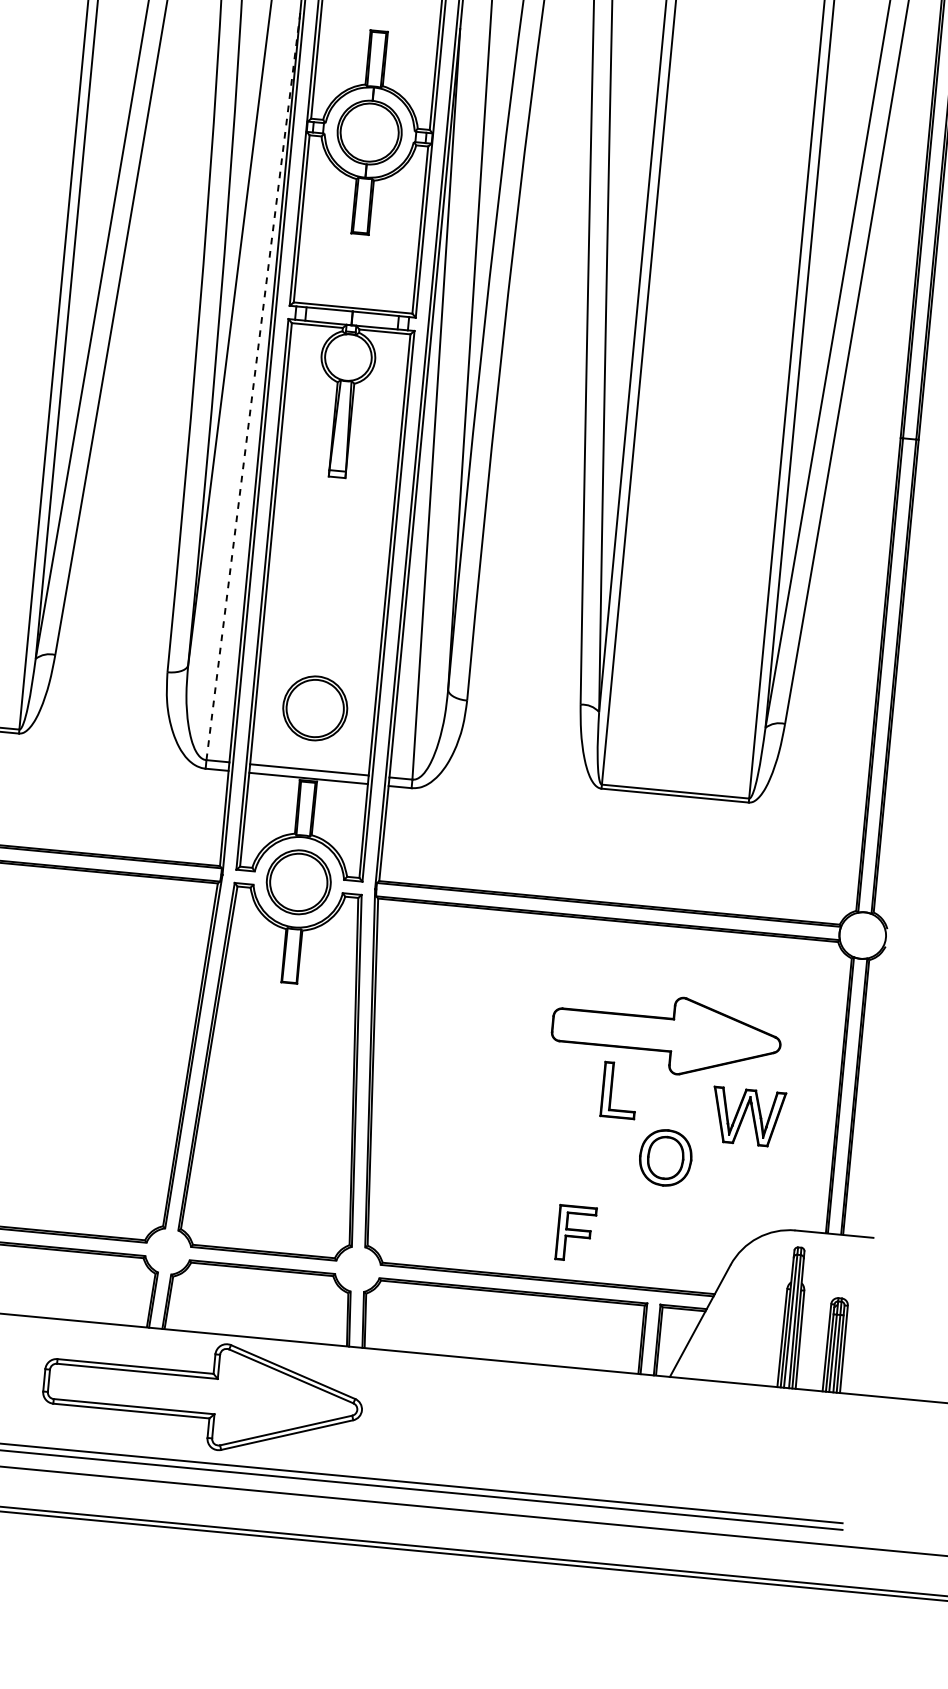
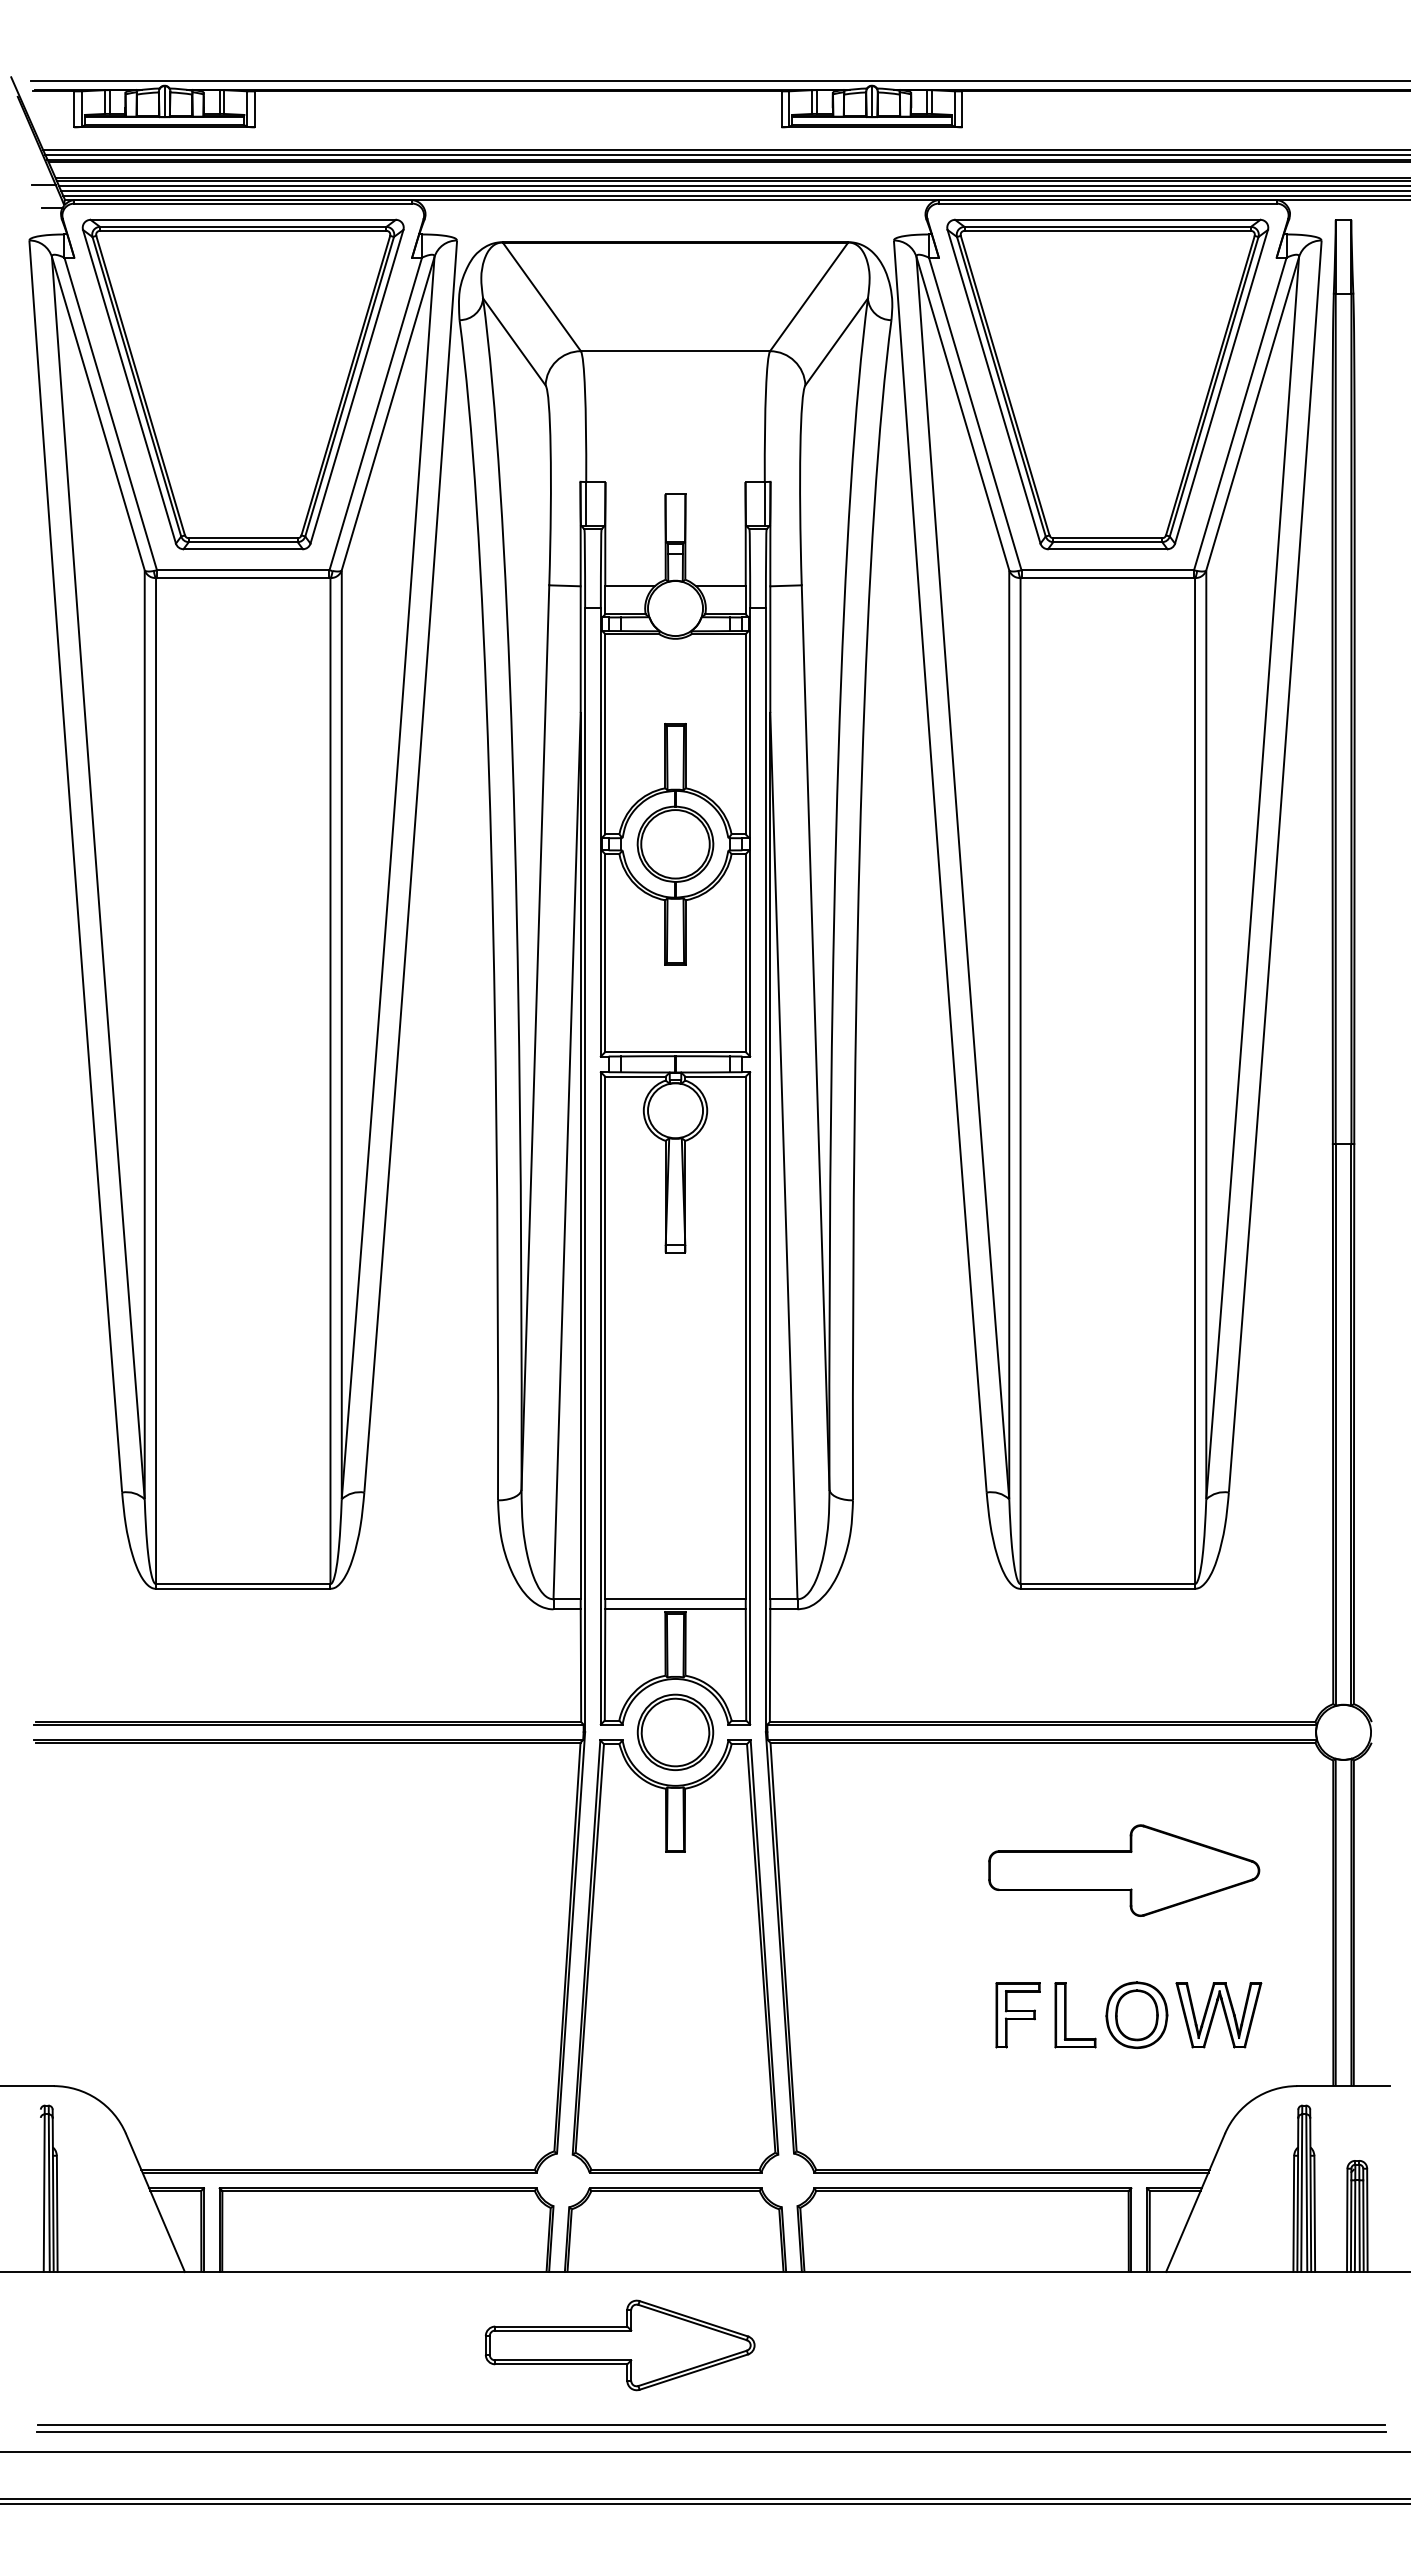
line: (253, 386) -> (567, 1155), dashed -> solid
part: (315, 707) -> (675, 1525), removed
part: (612, 1090) -> (1066, 2015), moved
part: (747, 1117) -> (1218, 2015), moved
part: (575, 1233) -> (1017, 2015), moved
part: (203, 1395) -> (620, 2345), size x0.71

